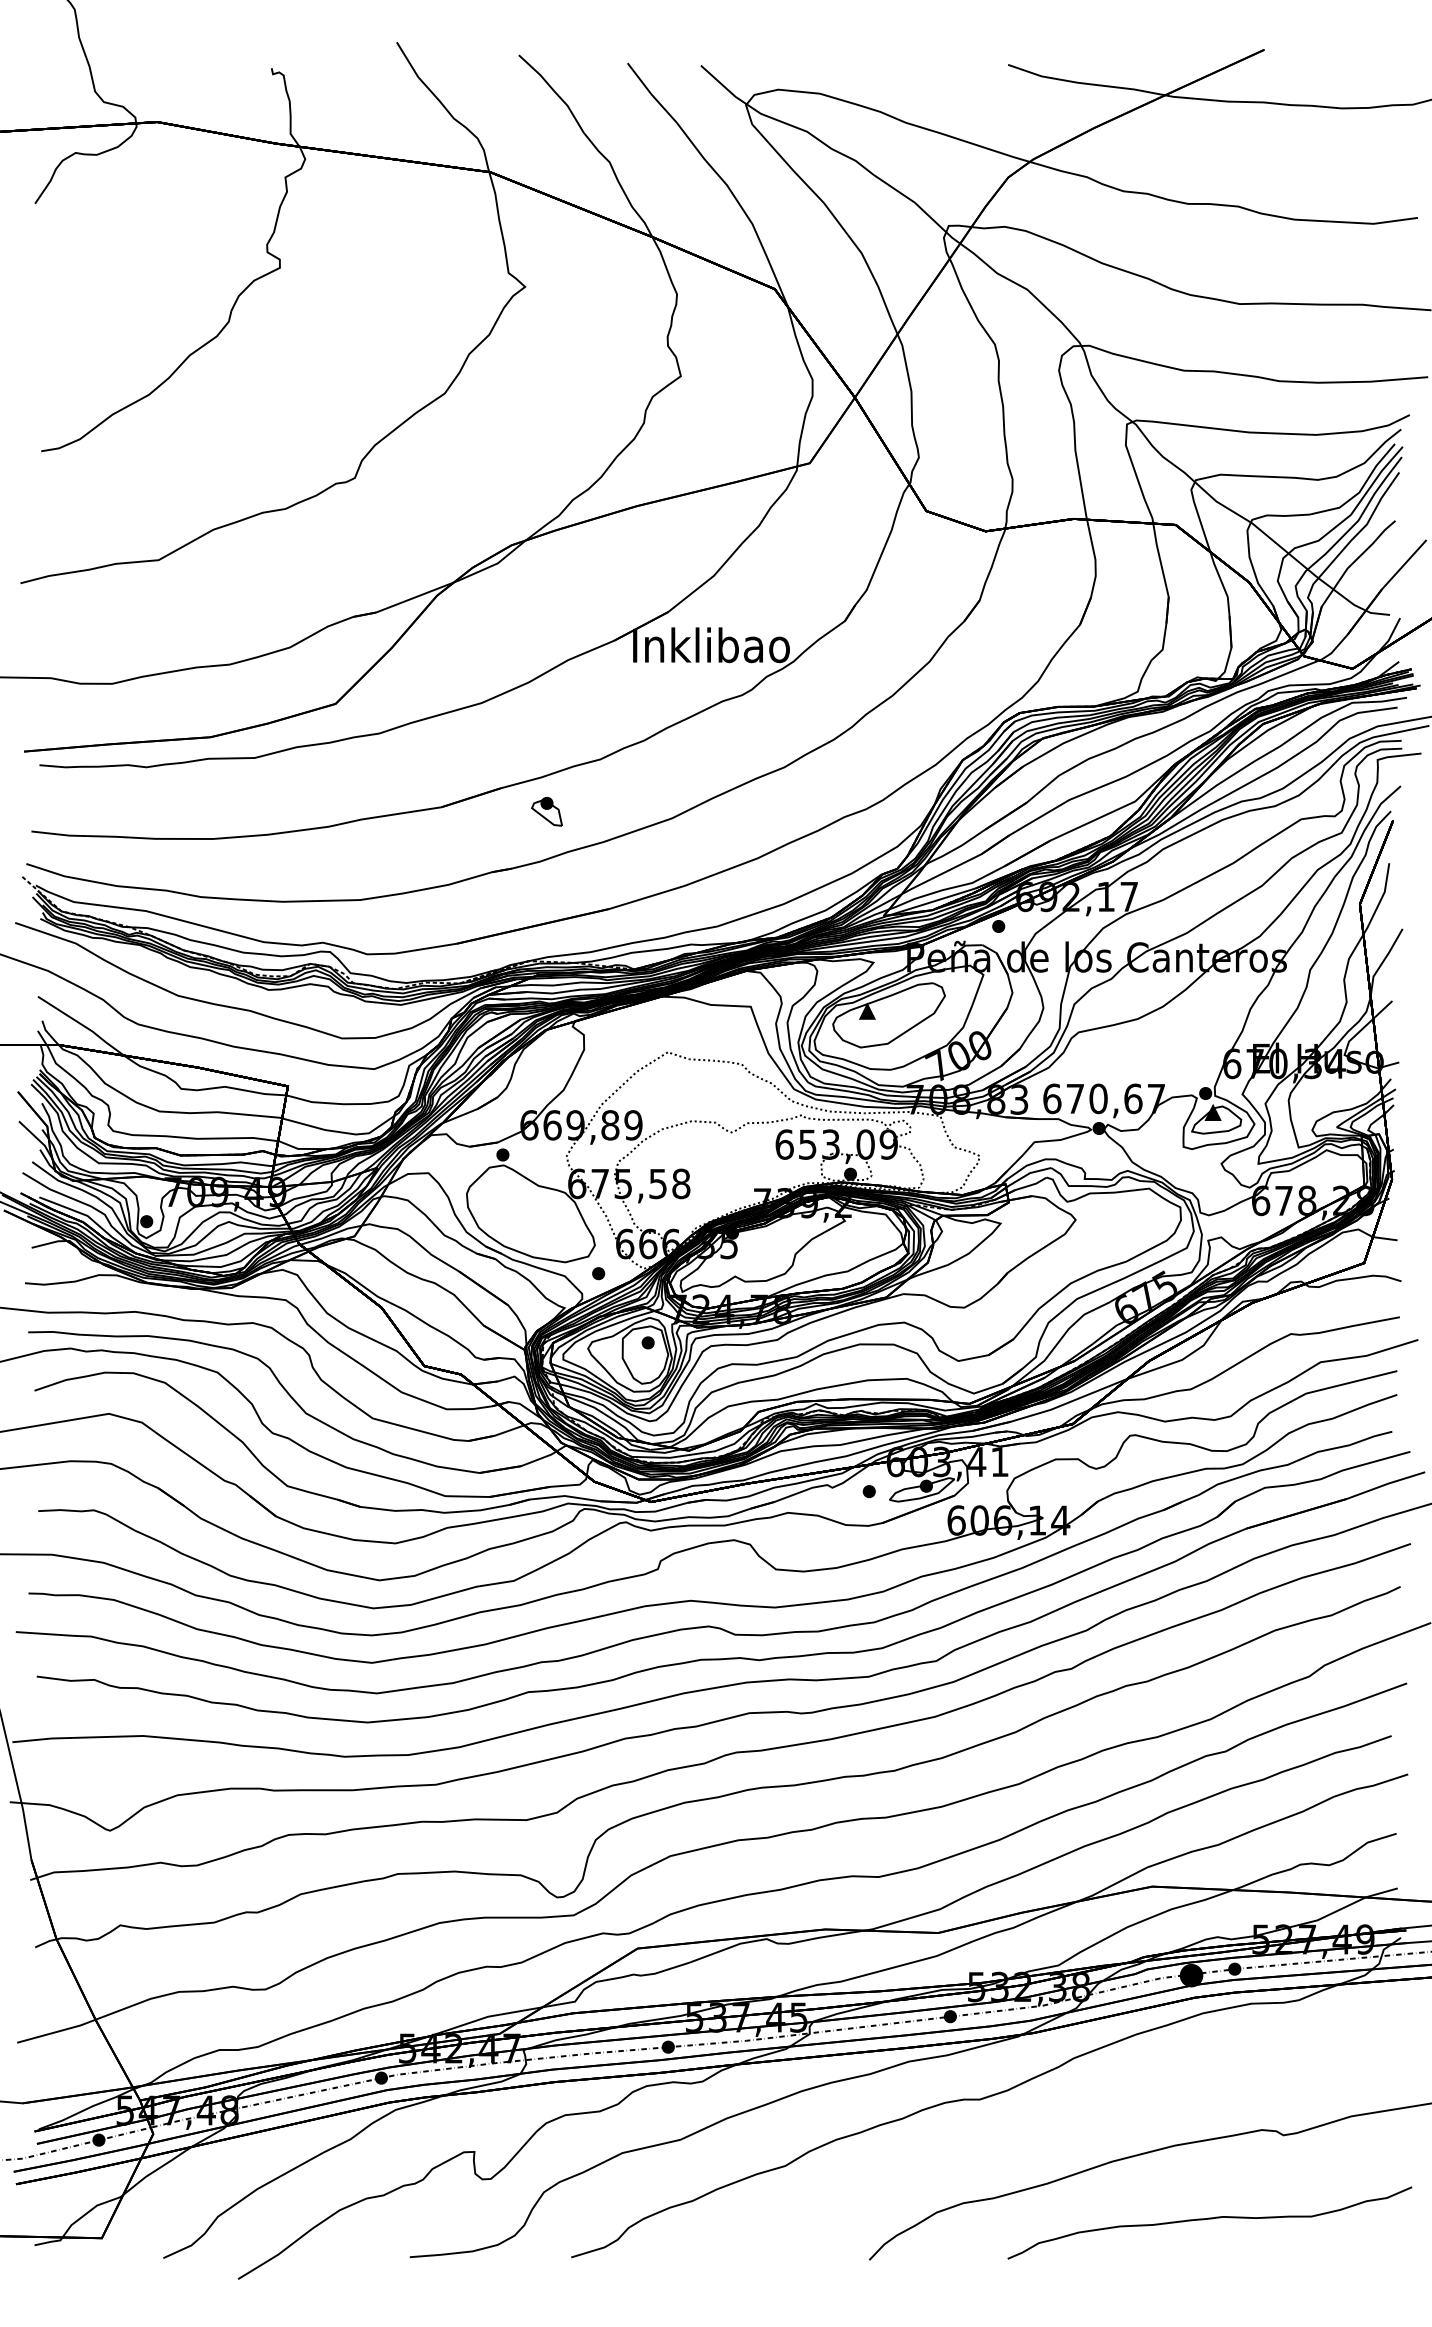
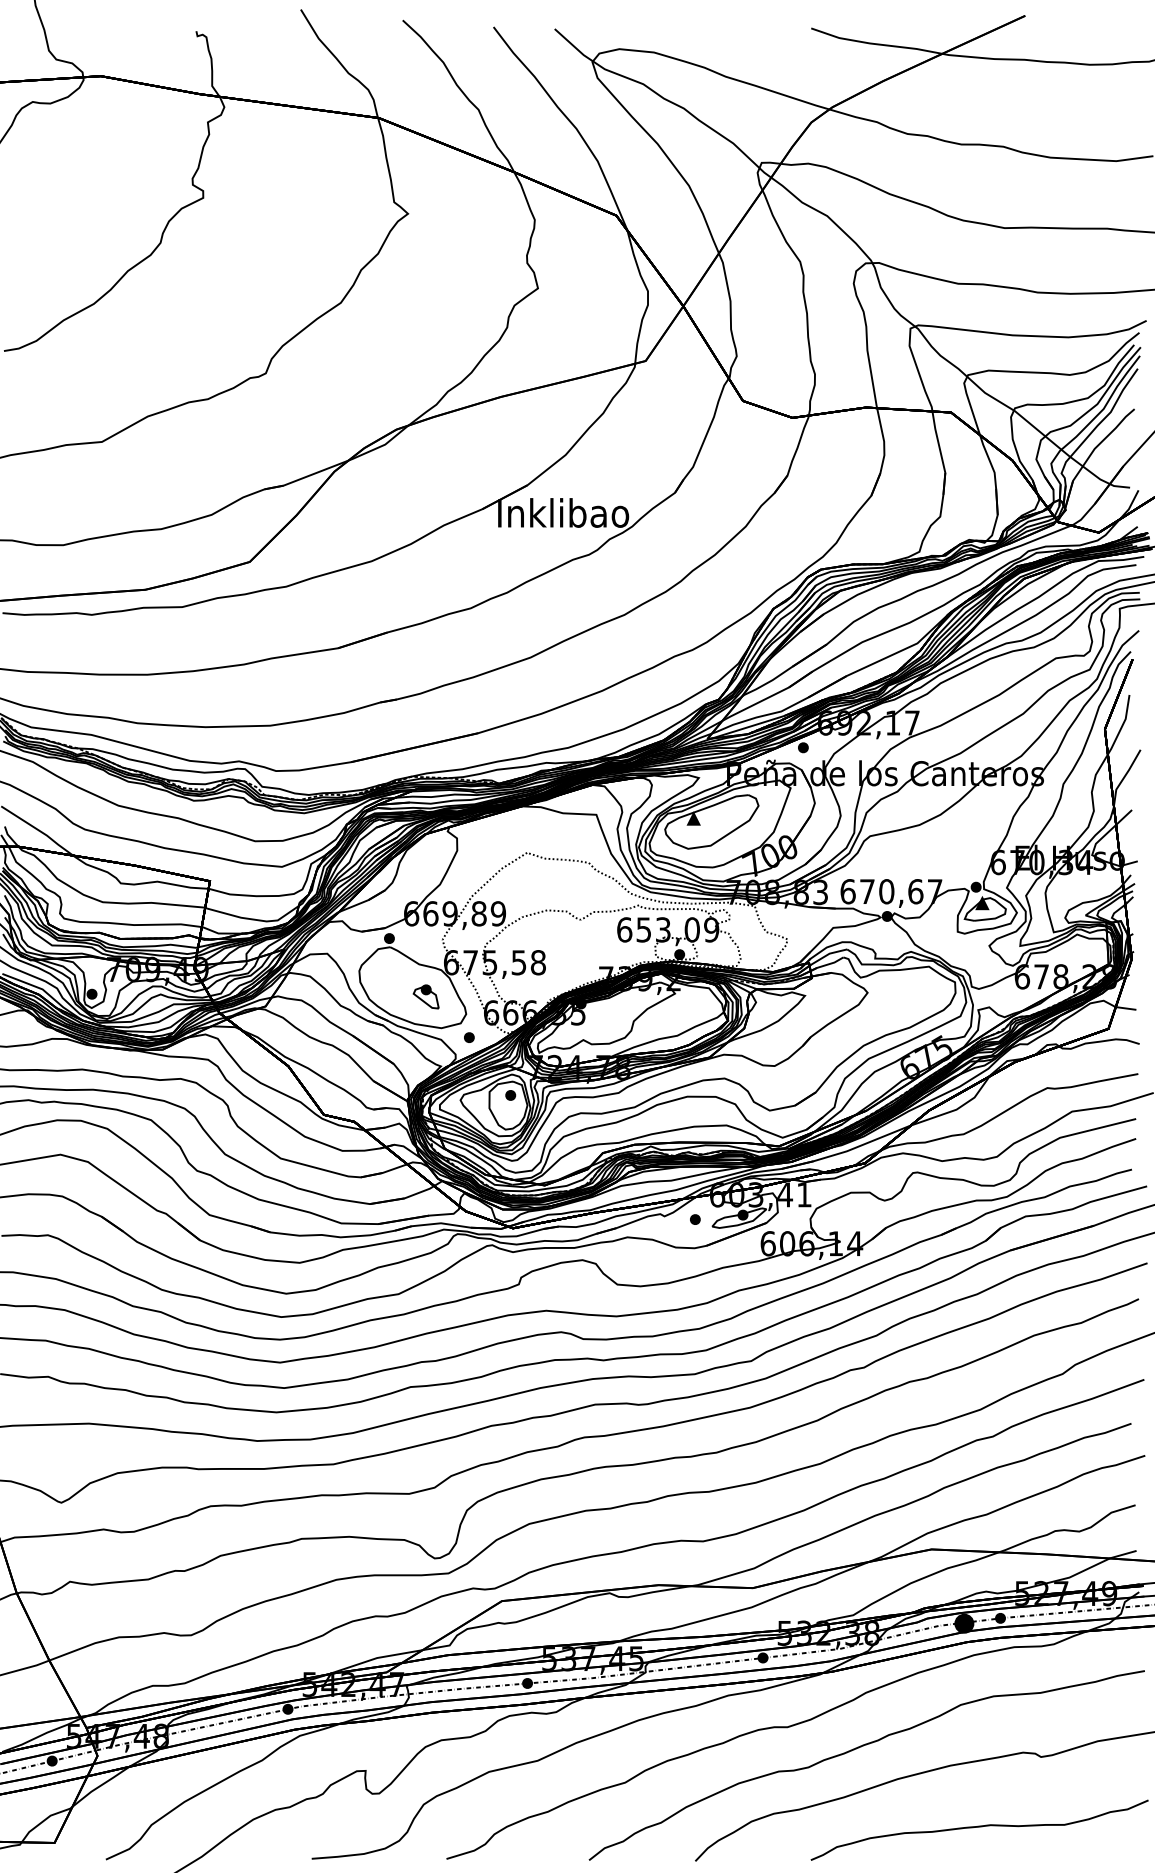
part: (546, 811) -> (425, 996), moved
curve: (1066, 2124) -> (859, 1748), added

